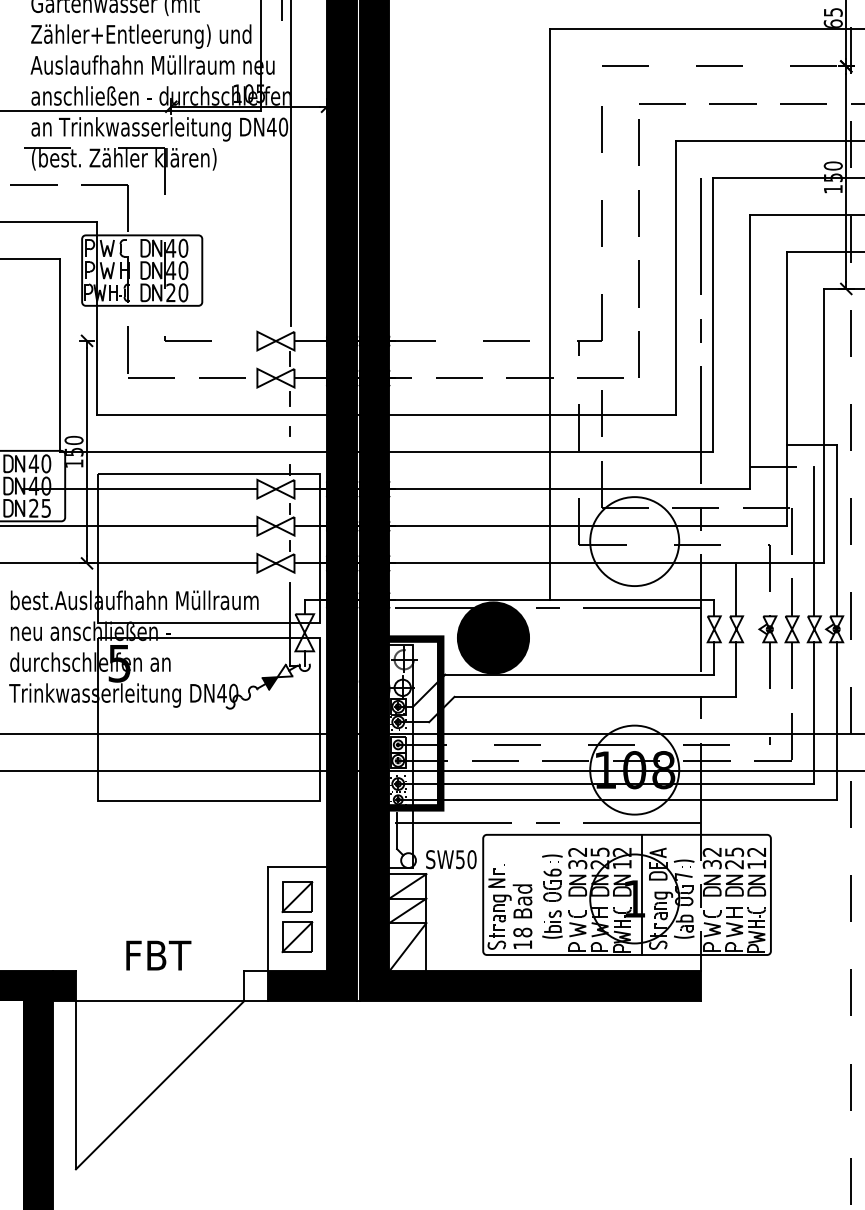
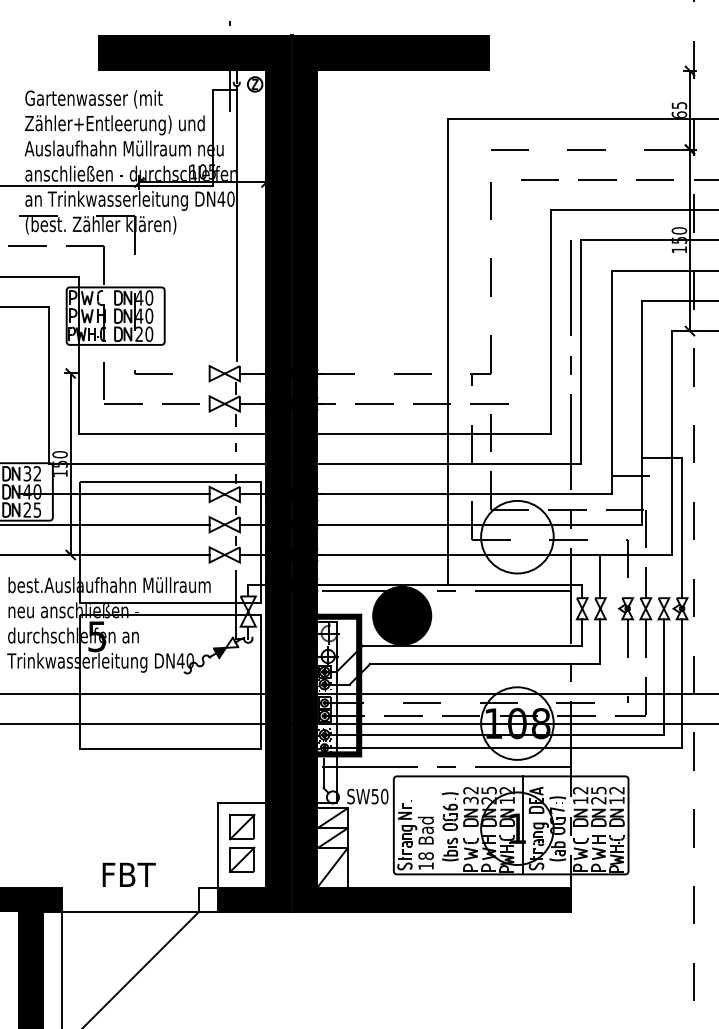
line: (638, 236) -> (520, 288), removed
text: (40, 463) -> (32, 473), 40 -> 32
line: (813, 541) -> (663, 537), removed
text: (712, 864) -> (580, 800), 32 -> 12

